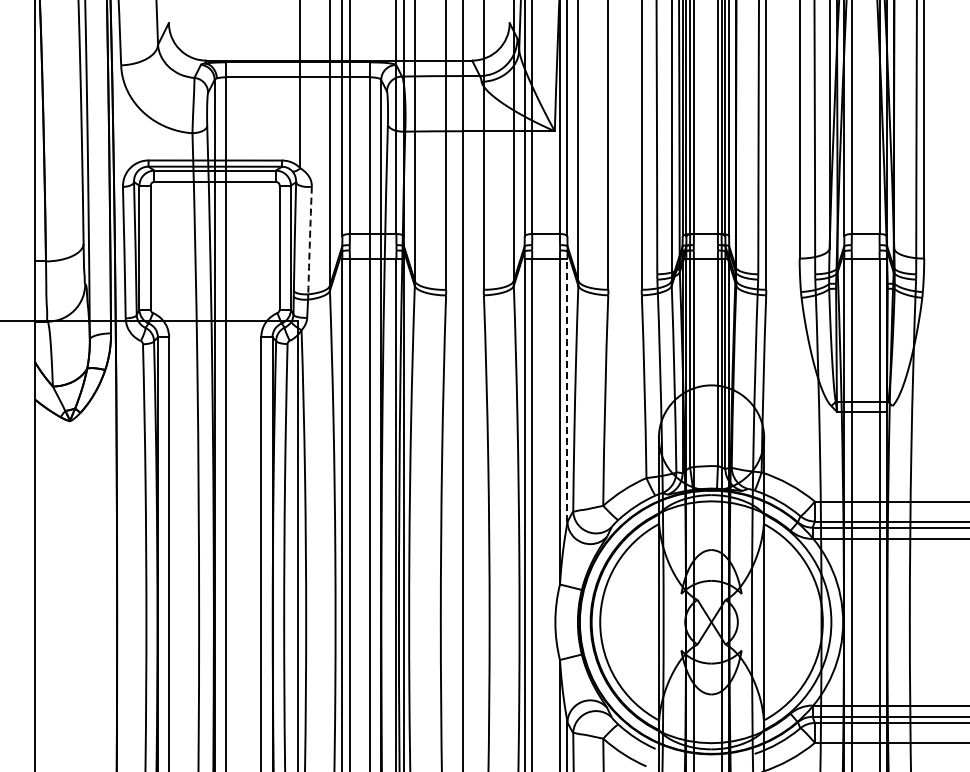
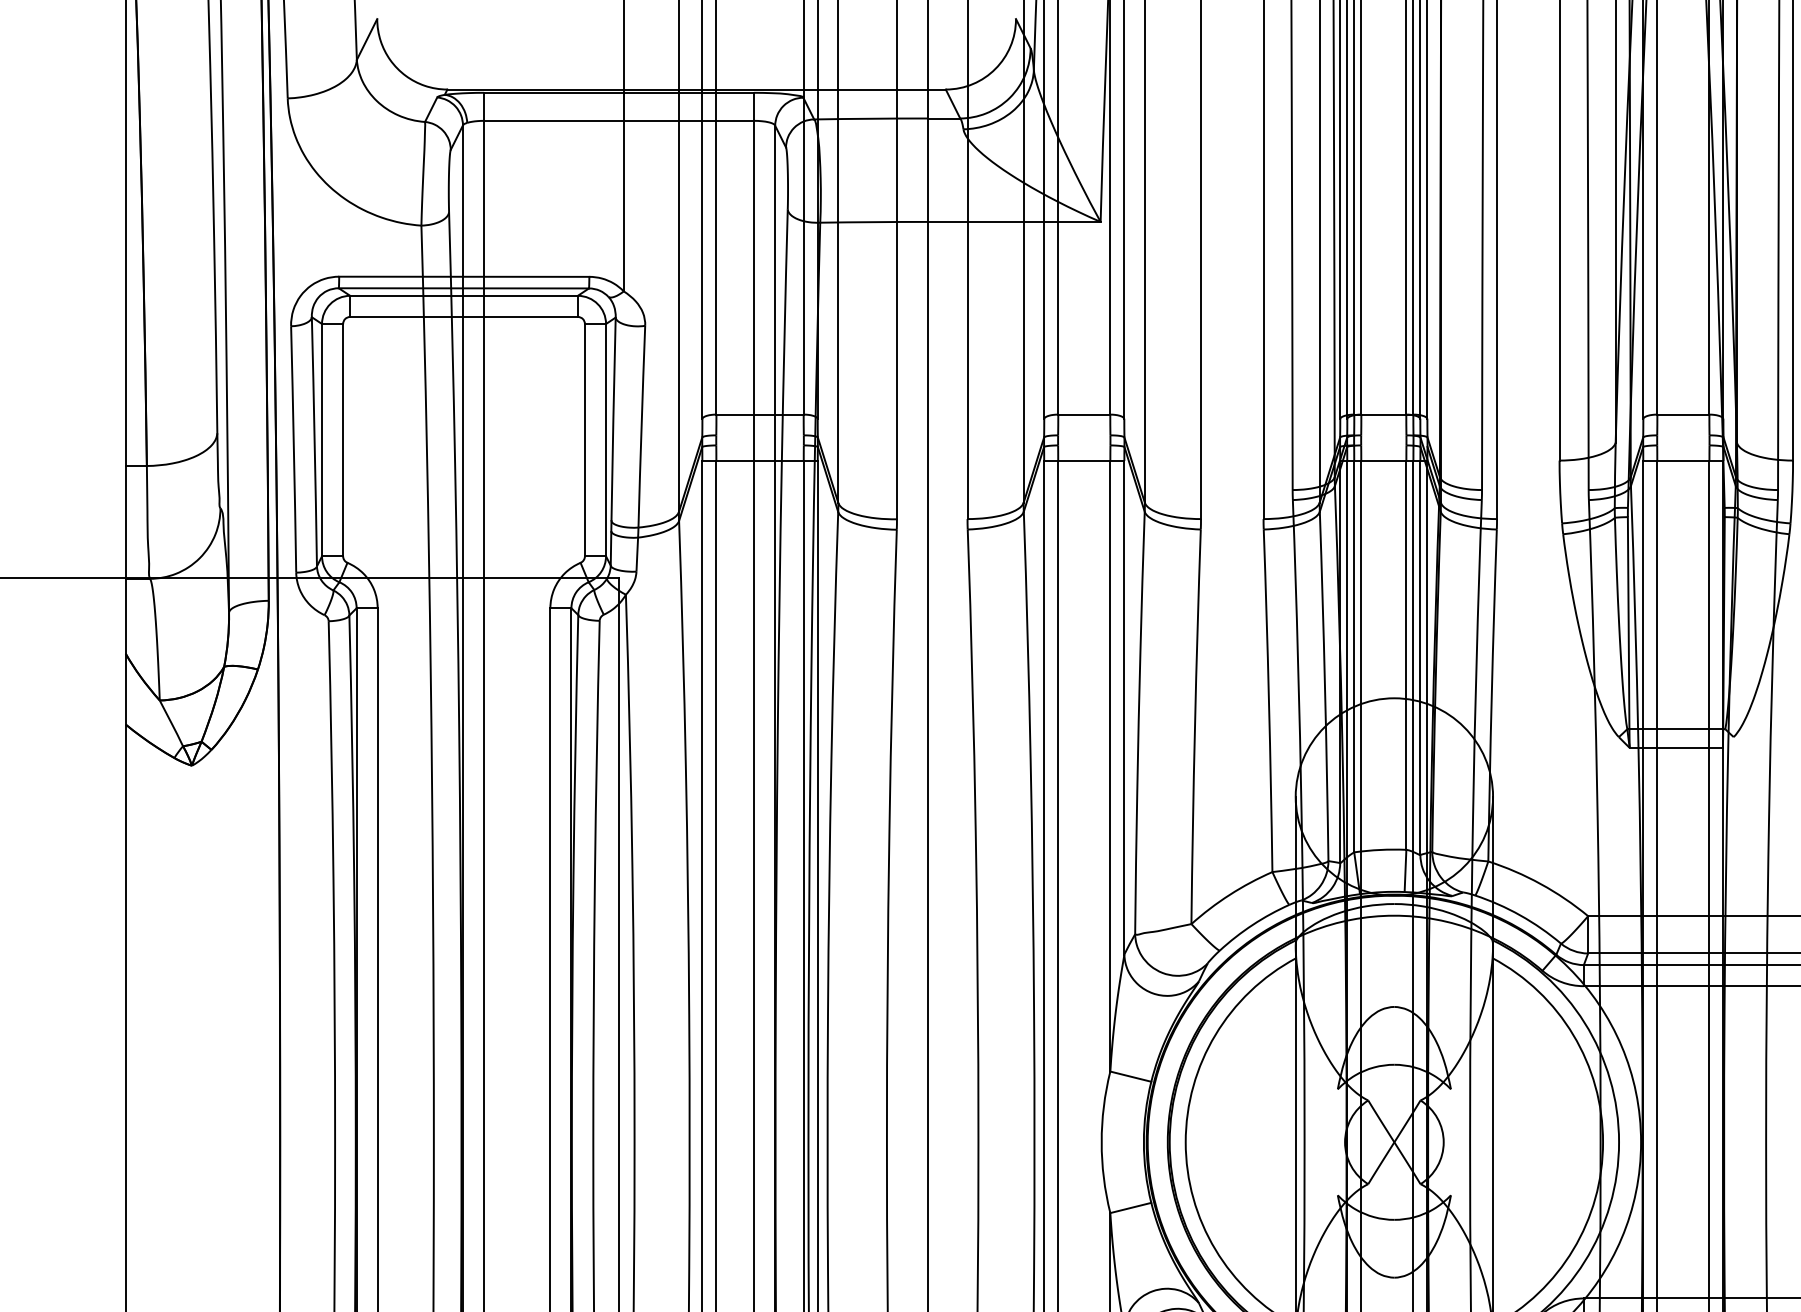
arc: (309, 240) -> (640, 426), dashed -> solid
line: (567, 390) -> (1124, 707), dashed -> solid

